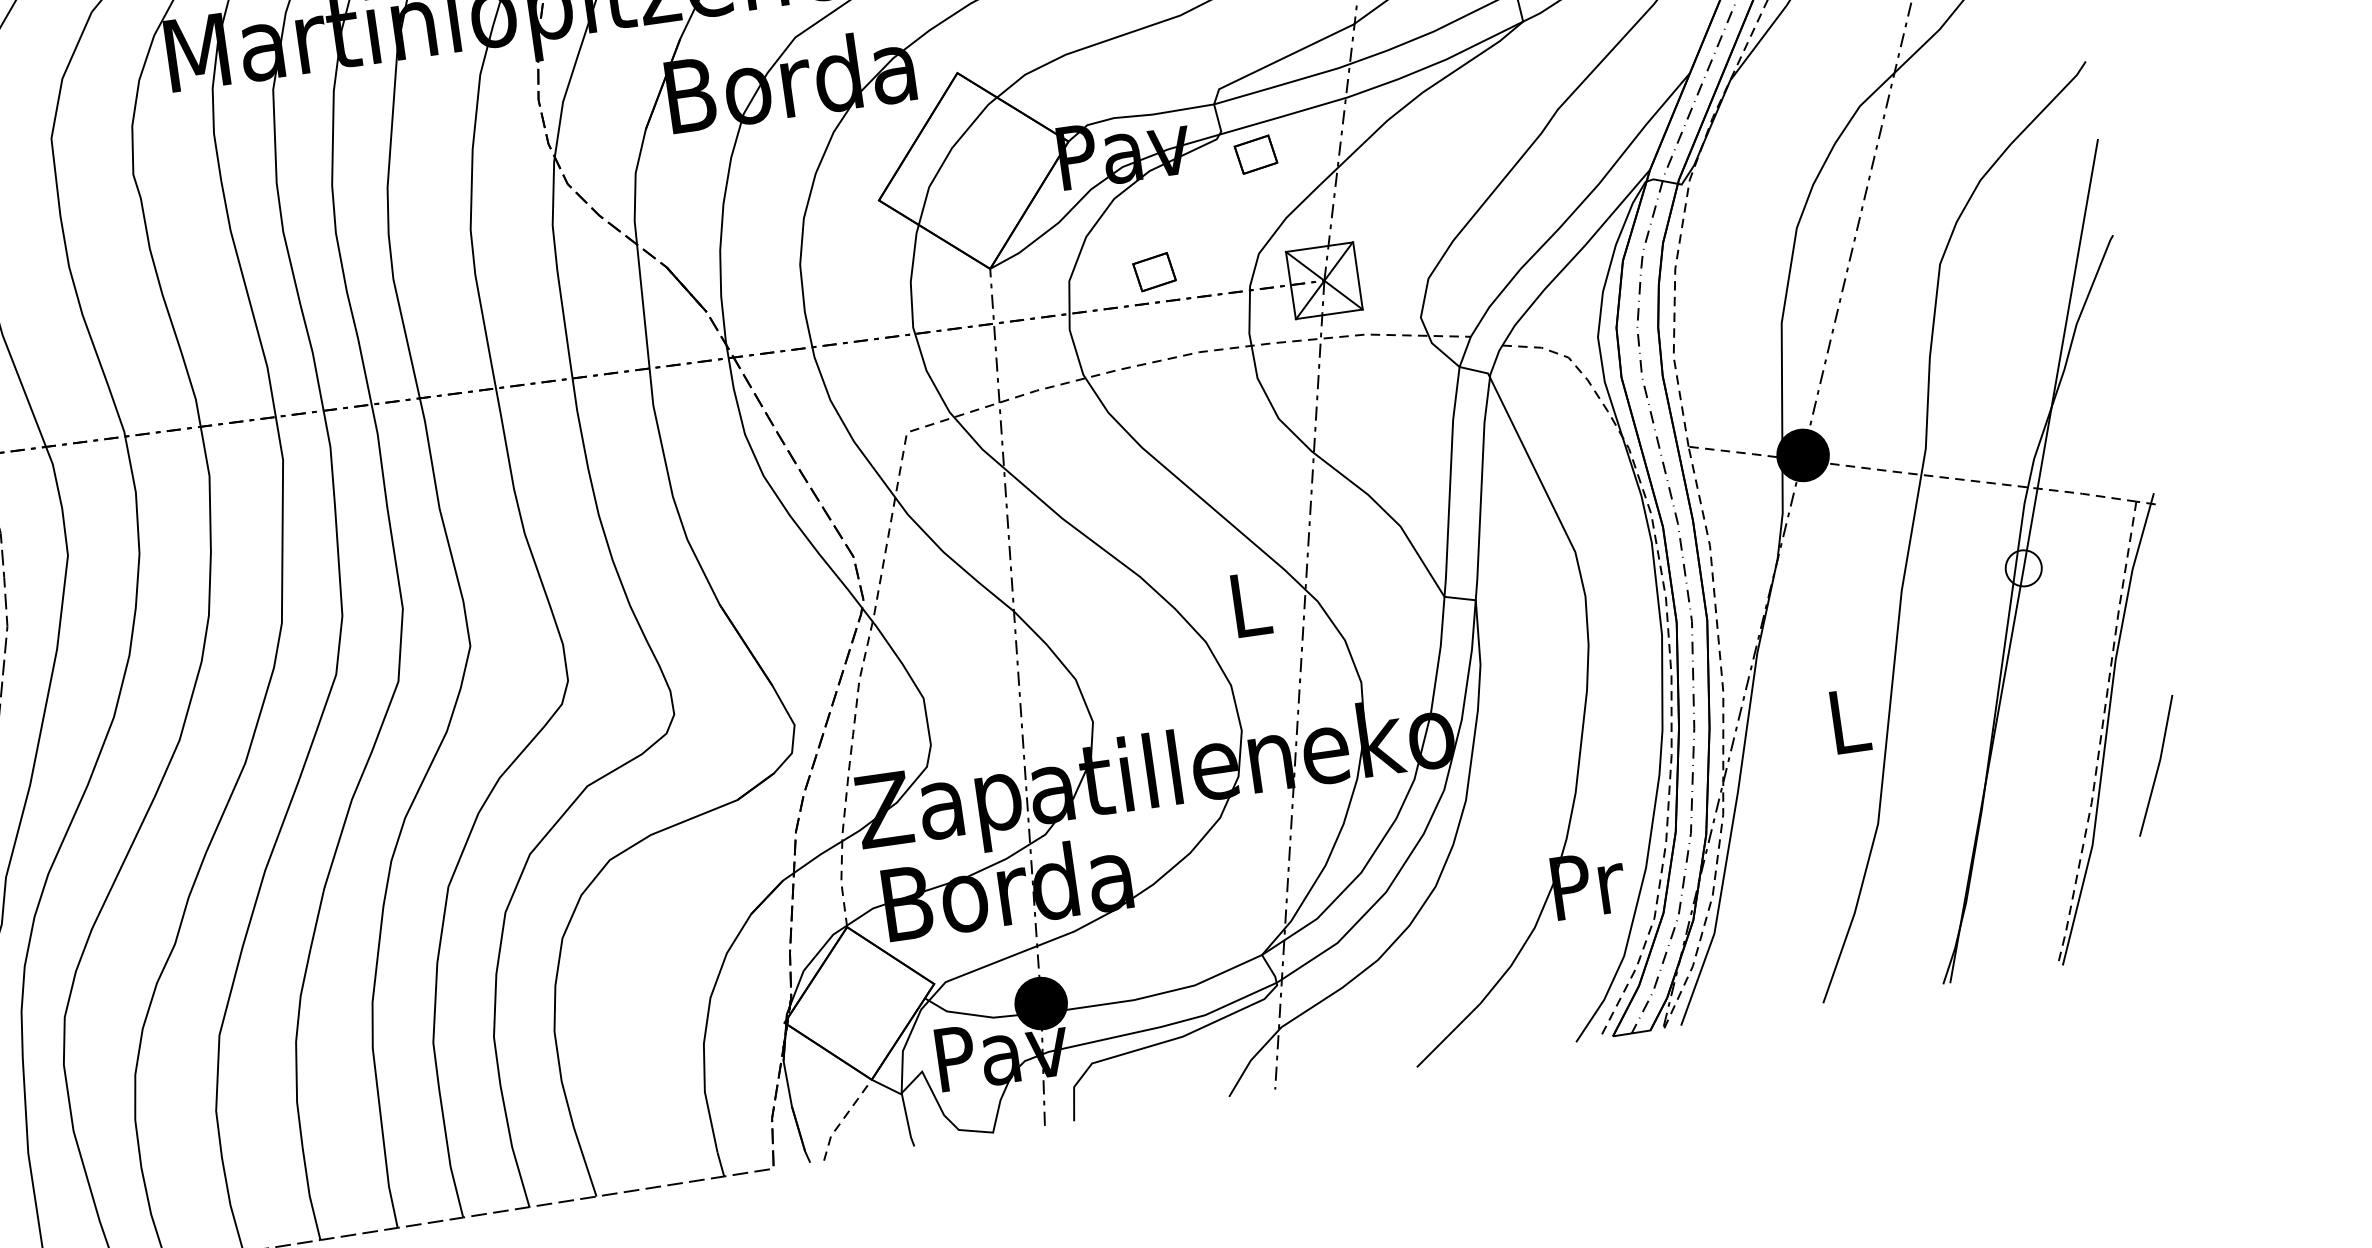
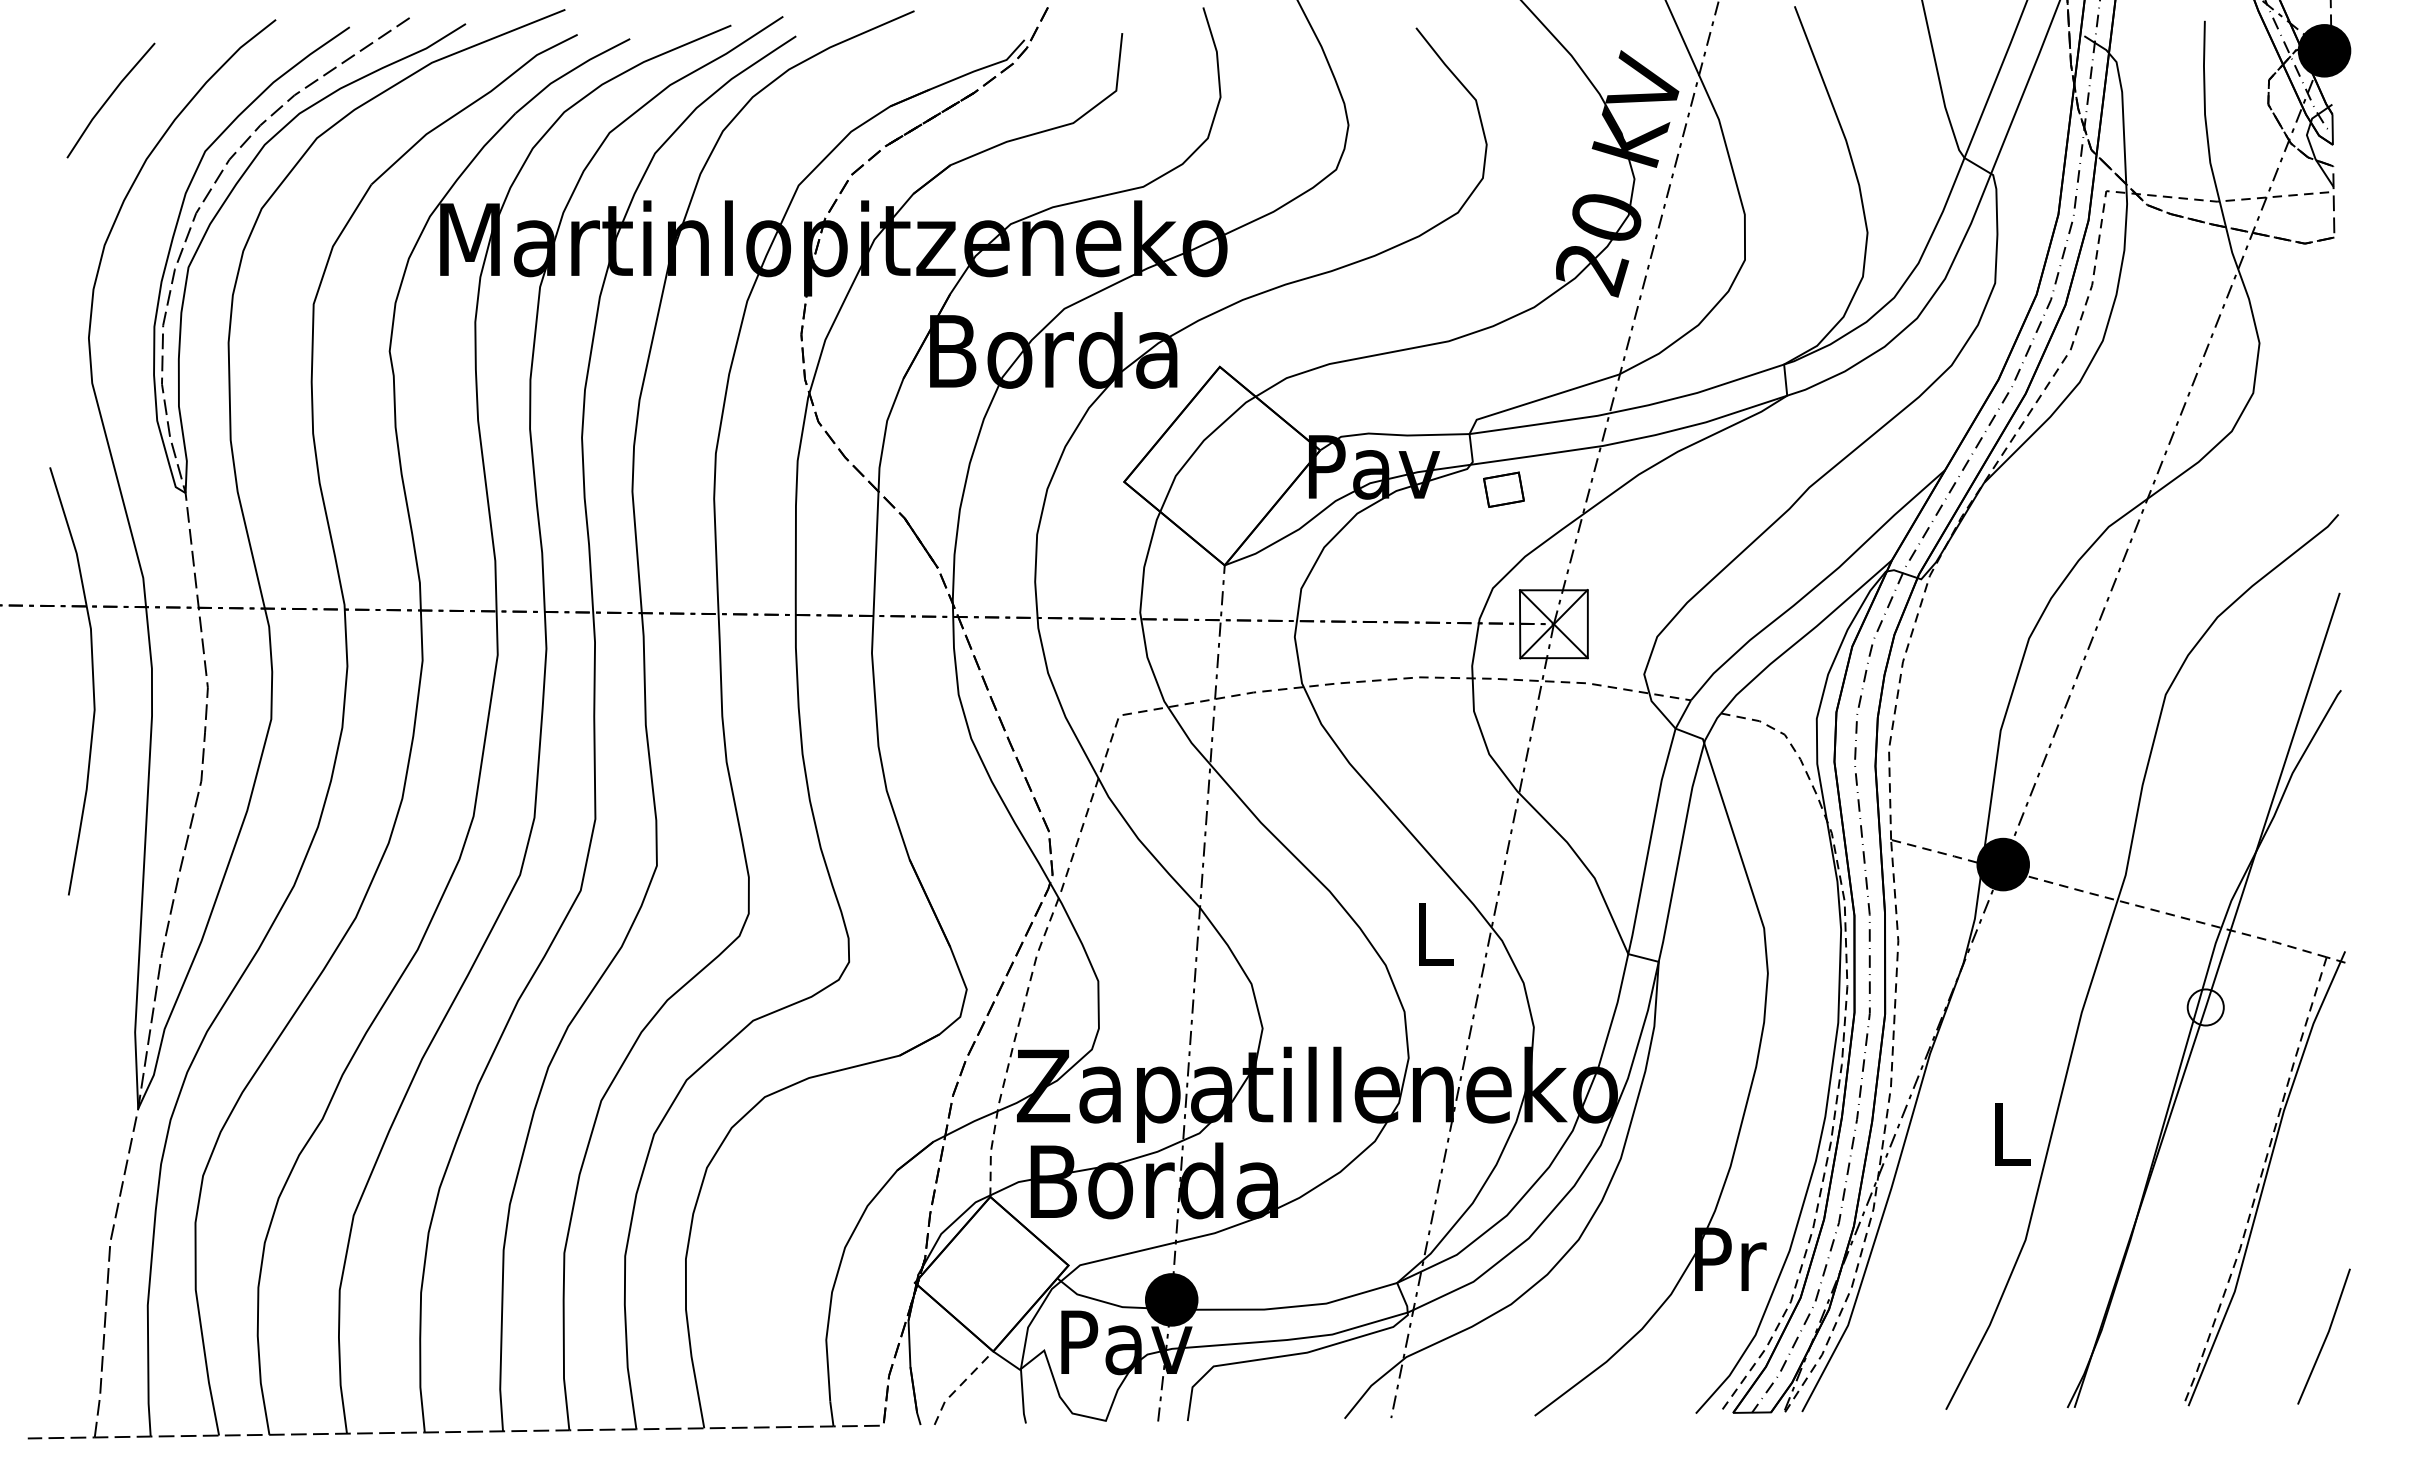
part: (1154, 271) -> (1386, 591), removed
line: (2157, 765) -> (2325, 1336), moved

